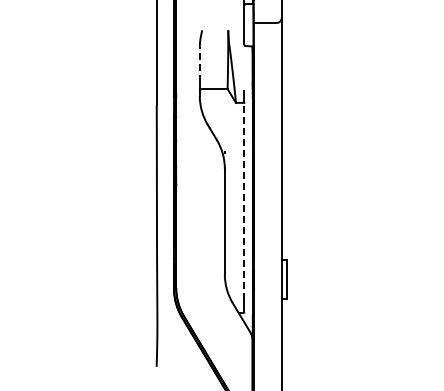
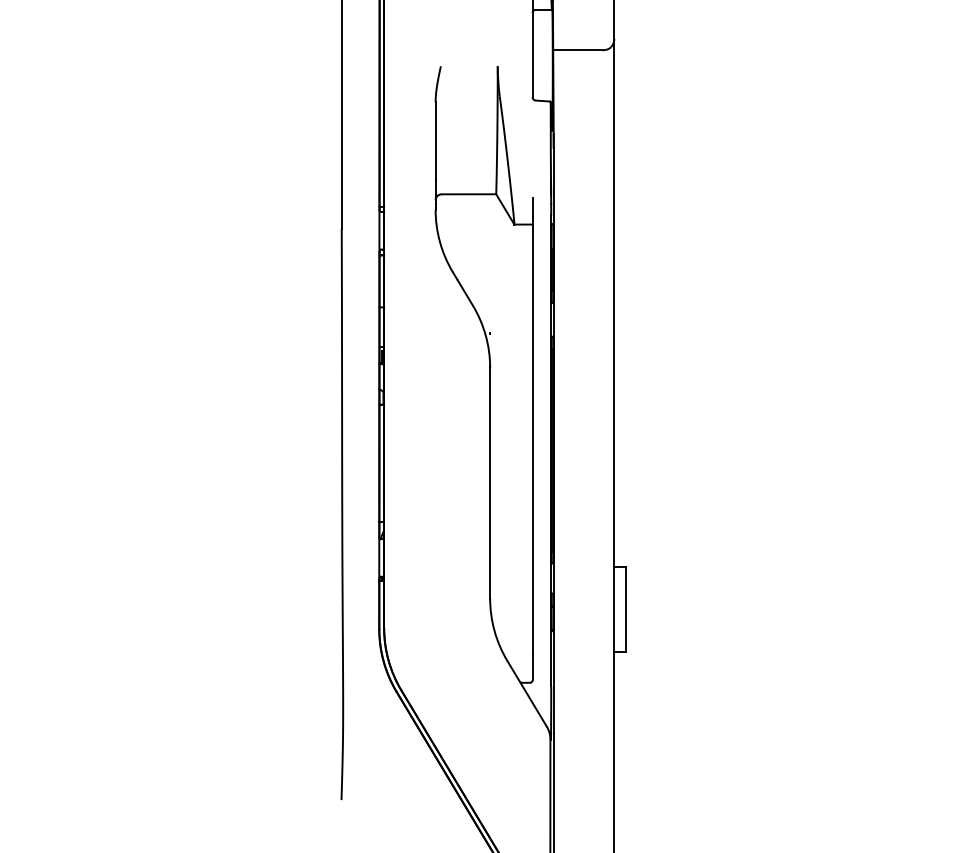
line: (199, 64) -> (434, 140), dashed -> solid
line: (244, 199) -> (533, 435), dashed -> solid

